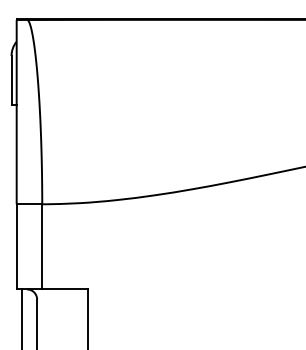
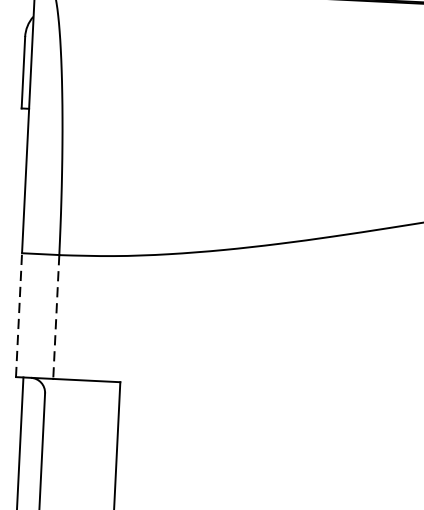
line: (16, 246) -> (18, 314), solid -> dashed
line: (42, 246) -> (56, 316), solid -> dashed

